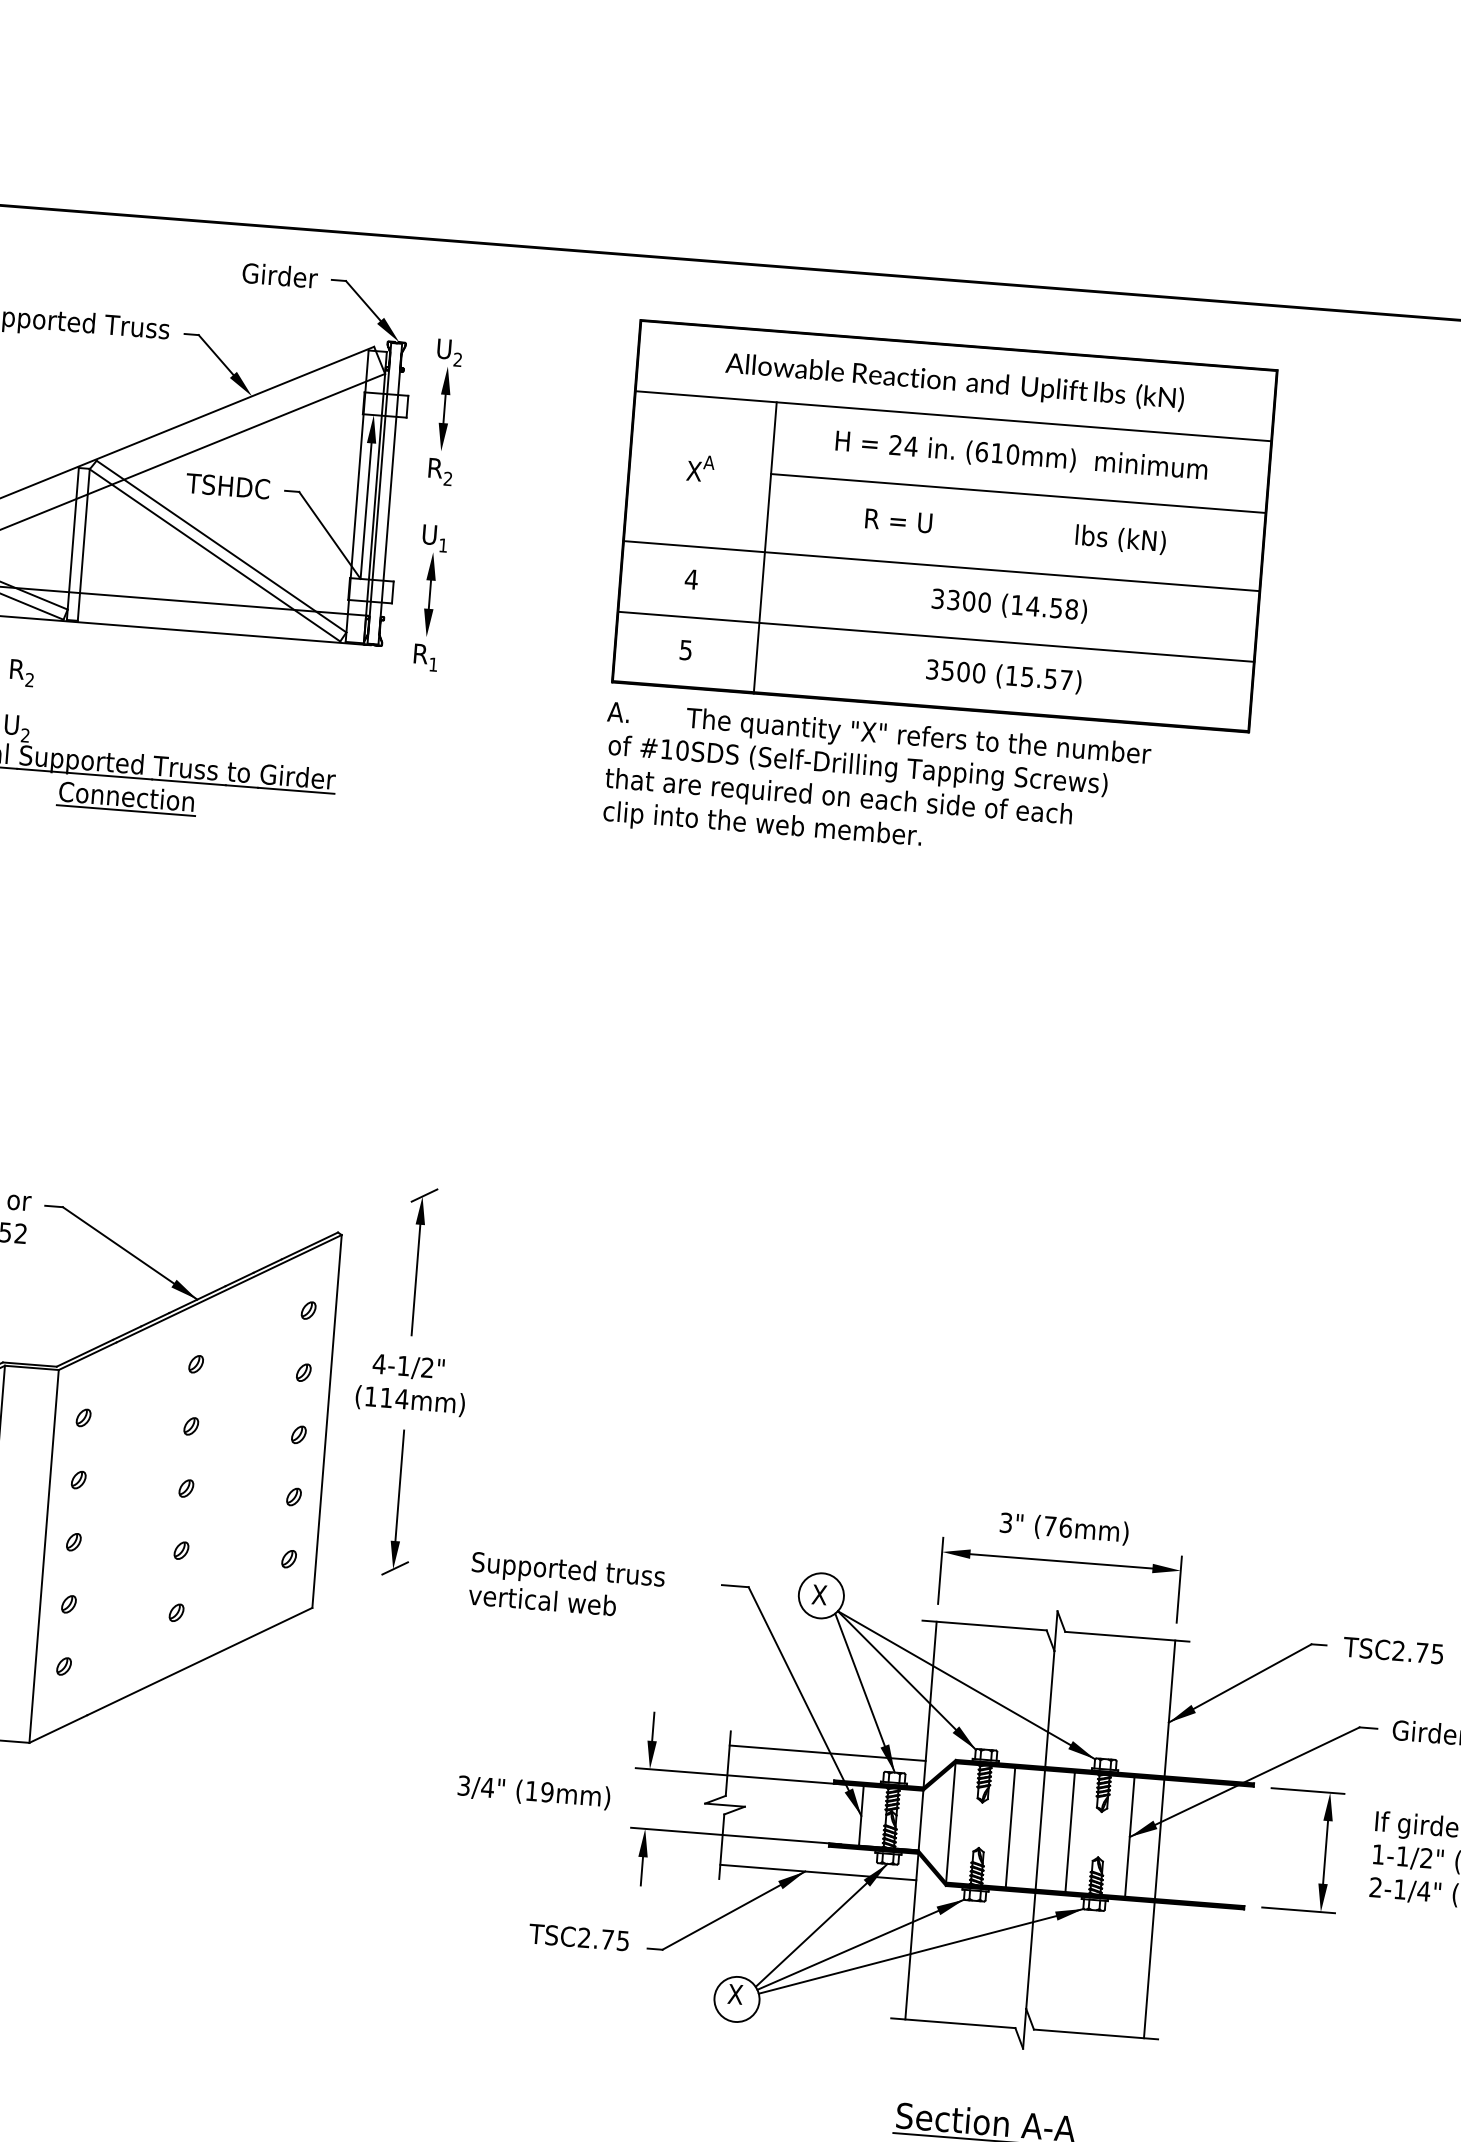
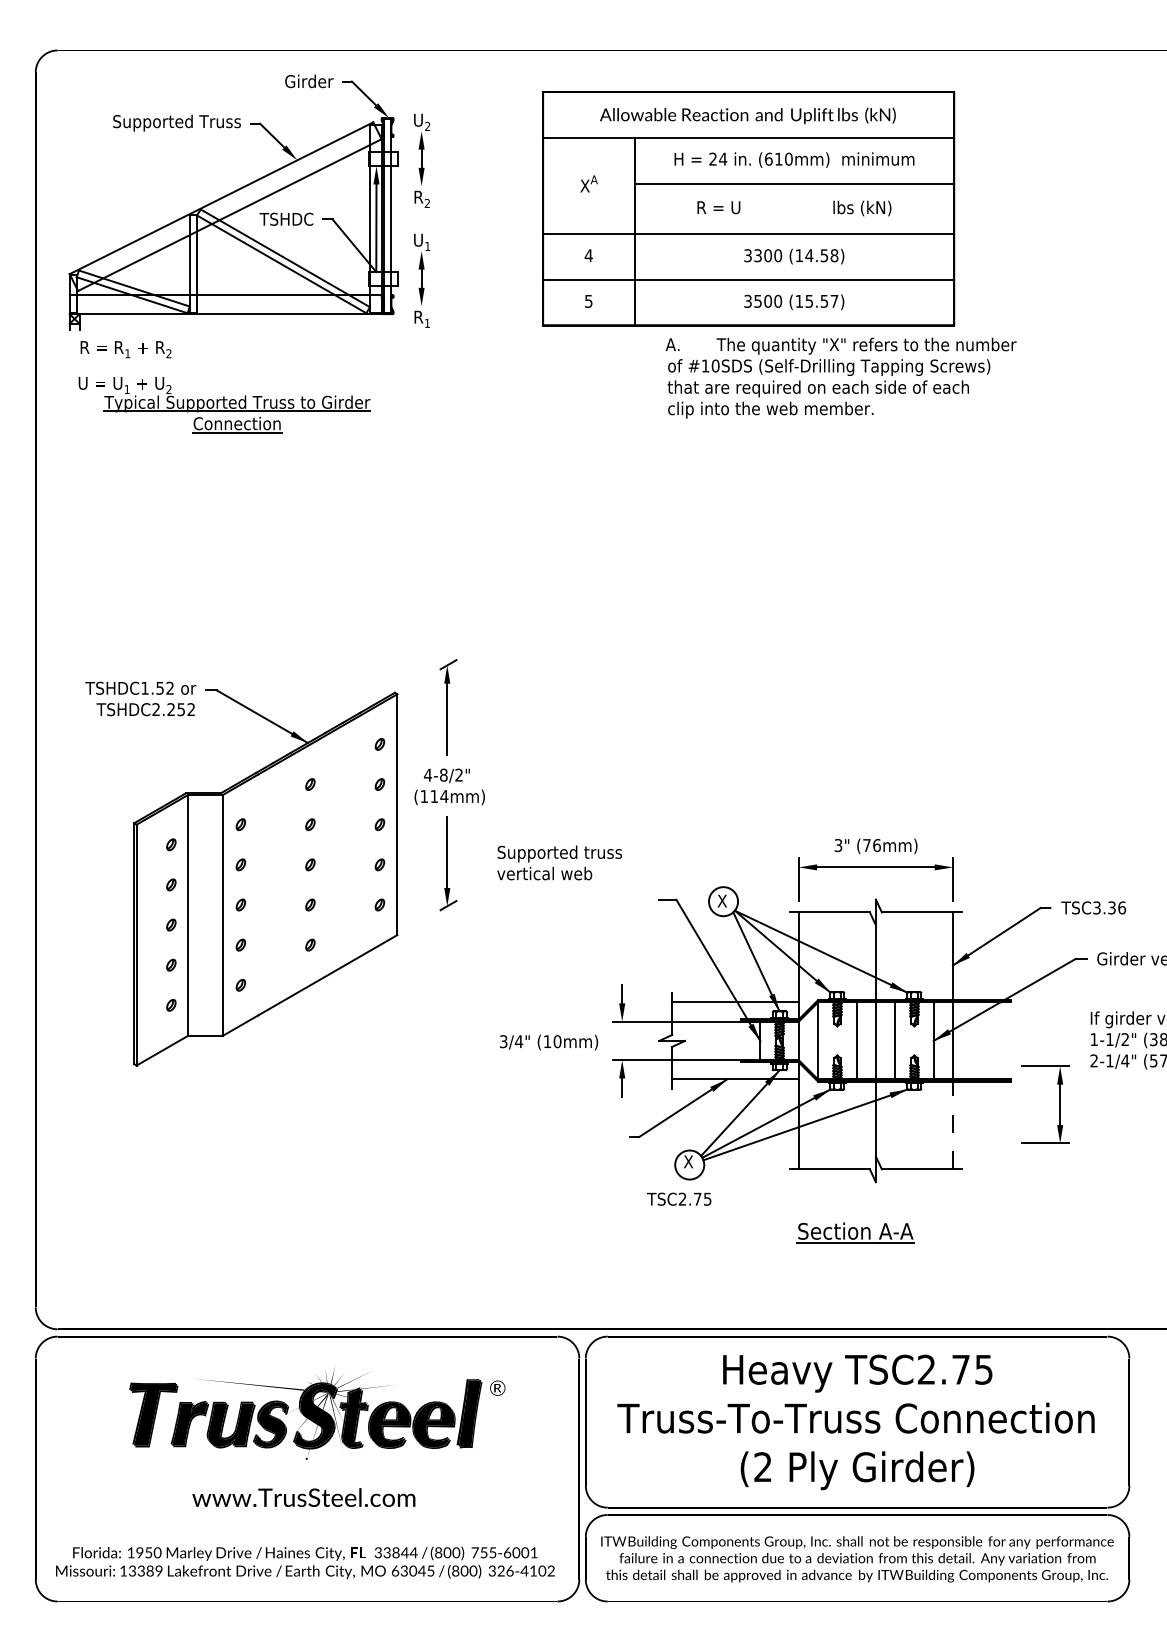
text: (874, 783) -> (840, 377), moved
text: (403, 1364) -> (443, 774), 4-1/2" -> 4-8/2"
text: (566, 1584) -> (559, 862), moved
text: (1418, 1651) -> (1109, 907), TSC2.75 -> TSC3.36
text: (547, 1792) -> (557, 1041), (19mm) -> (10mm)
part: (1324, 1851) -> (1059, 1104), moved
text: (579, 1936) -> (679, 1198), moved
line: (1148, 1970) -> (952, 1125), solid -> dashed

